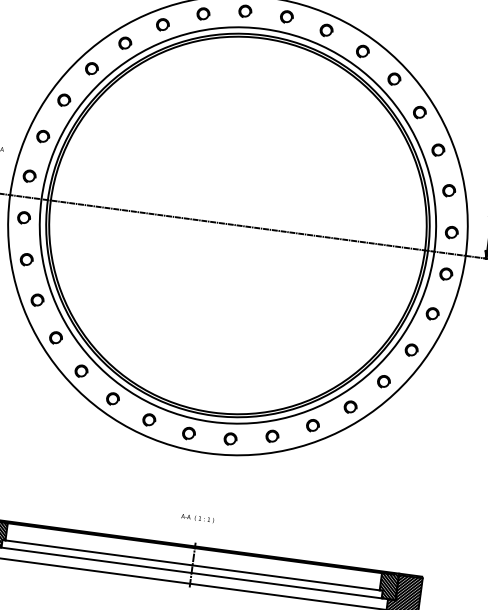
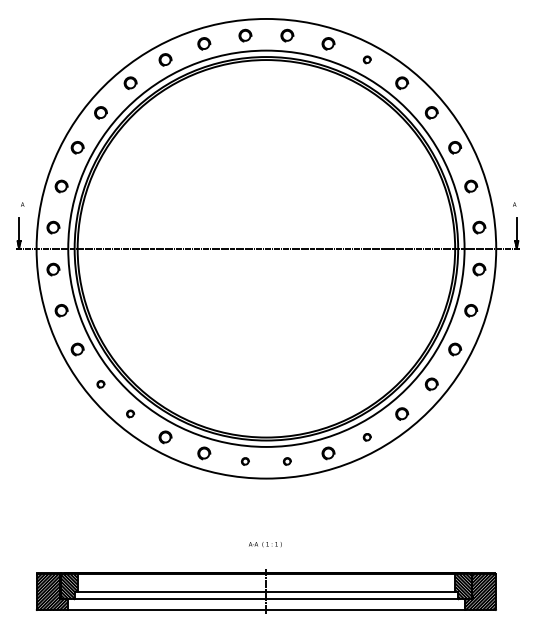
part: (363, 51) -> (367, 59), size x0.6
part: (55, 338) -> (100, 384), size x0.6
part: (81, 370) -> (130, 413), size x0.6
part: (313, 425) -> (367, 437), size x0.6
part: (189, 433) -> (245, 461), size x0.6
part: (230, 439) -> (287, 461), size x0.6

